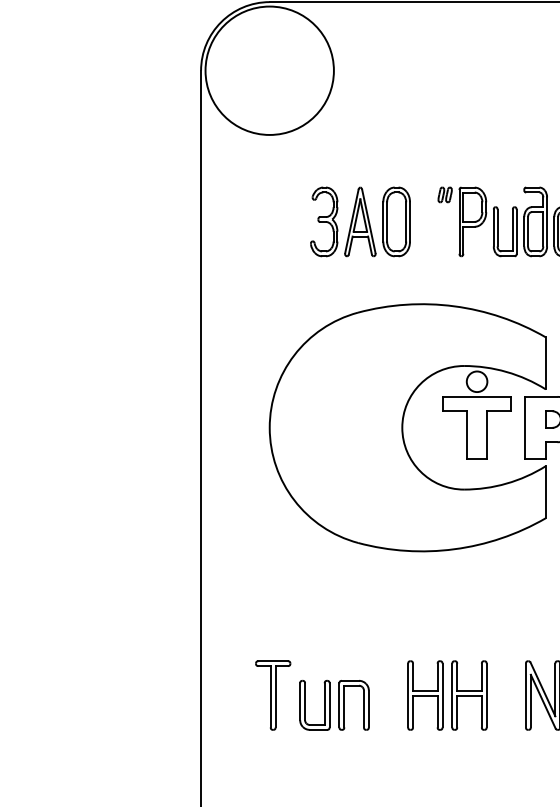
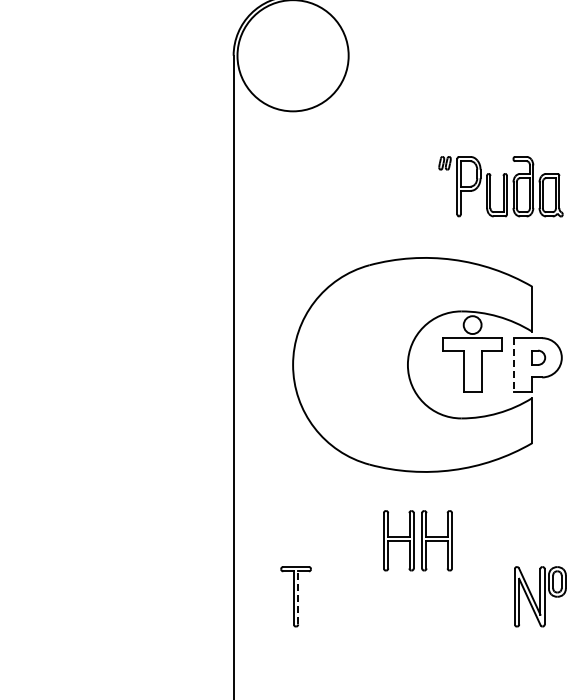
part: (360, 221) -> (371, 186), removed
line: (525, 427) -> (514, 364), solid -> dashed
part: (446, 695) -> (417, 540), moved
line: (275, 696) -> (298, 597), solid -> dashed
part: (333, 705) -> (348, 605), removed

